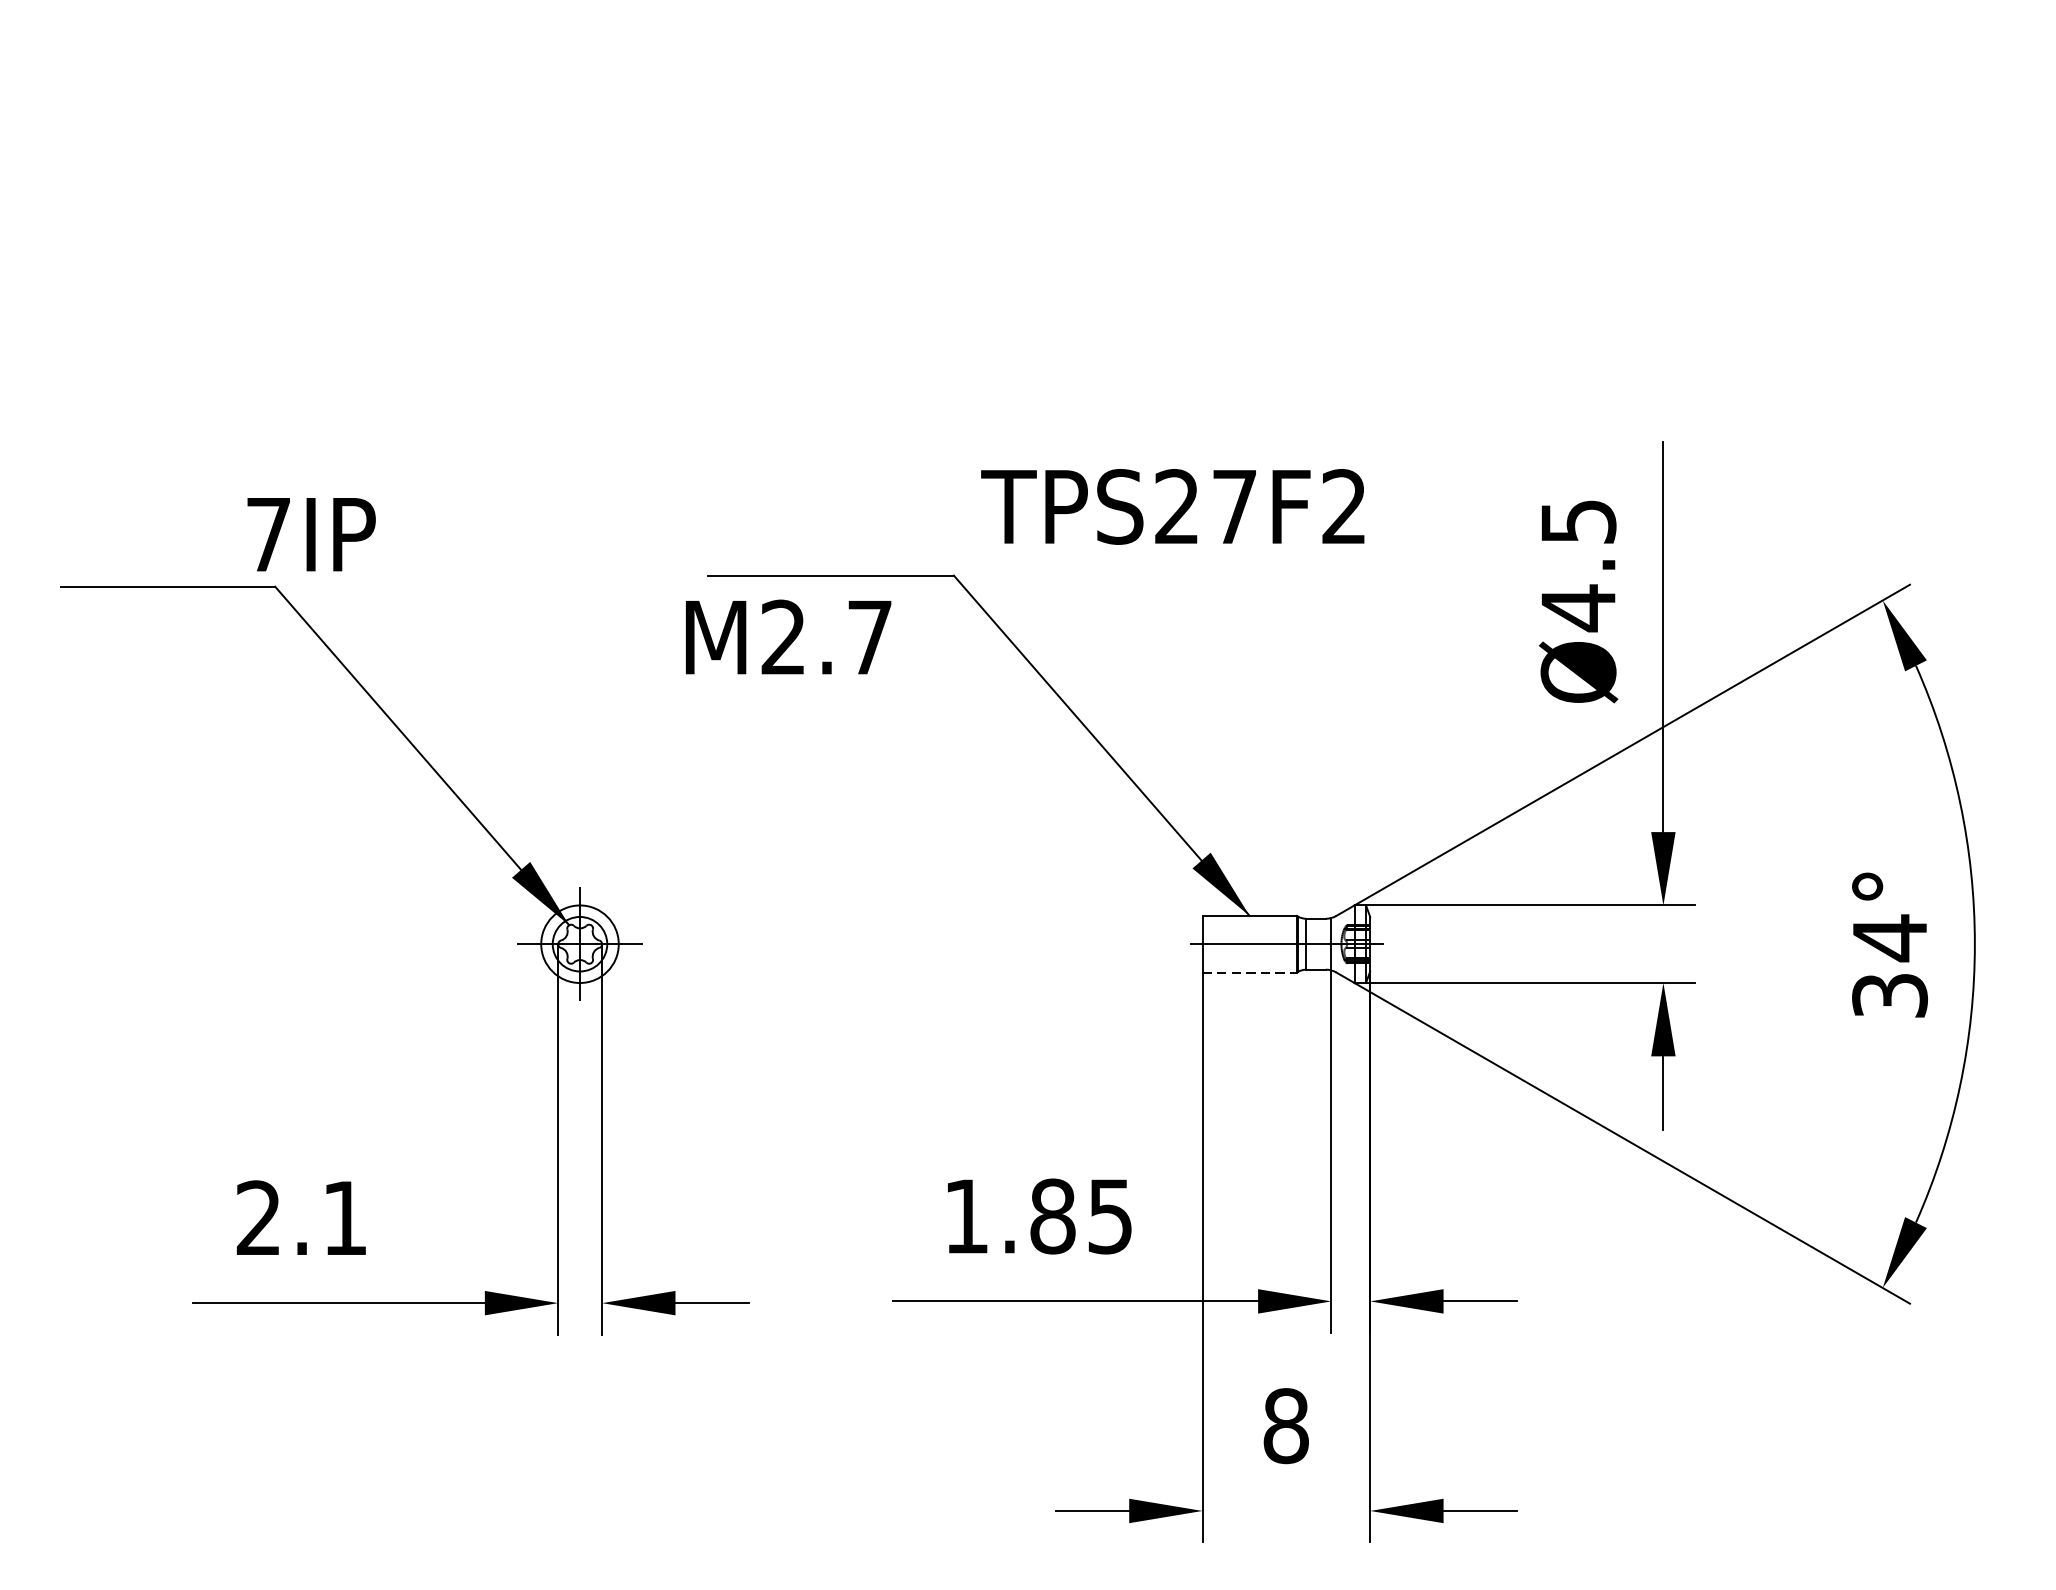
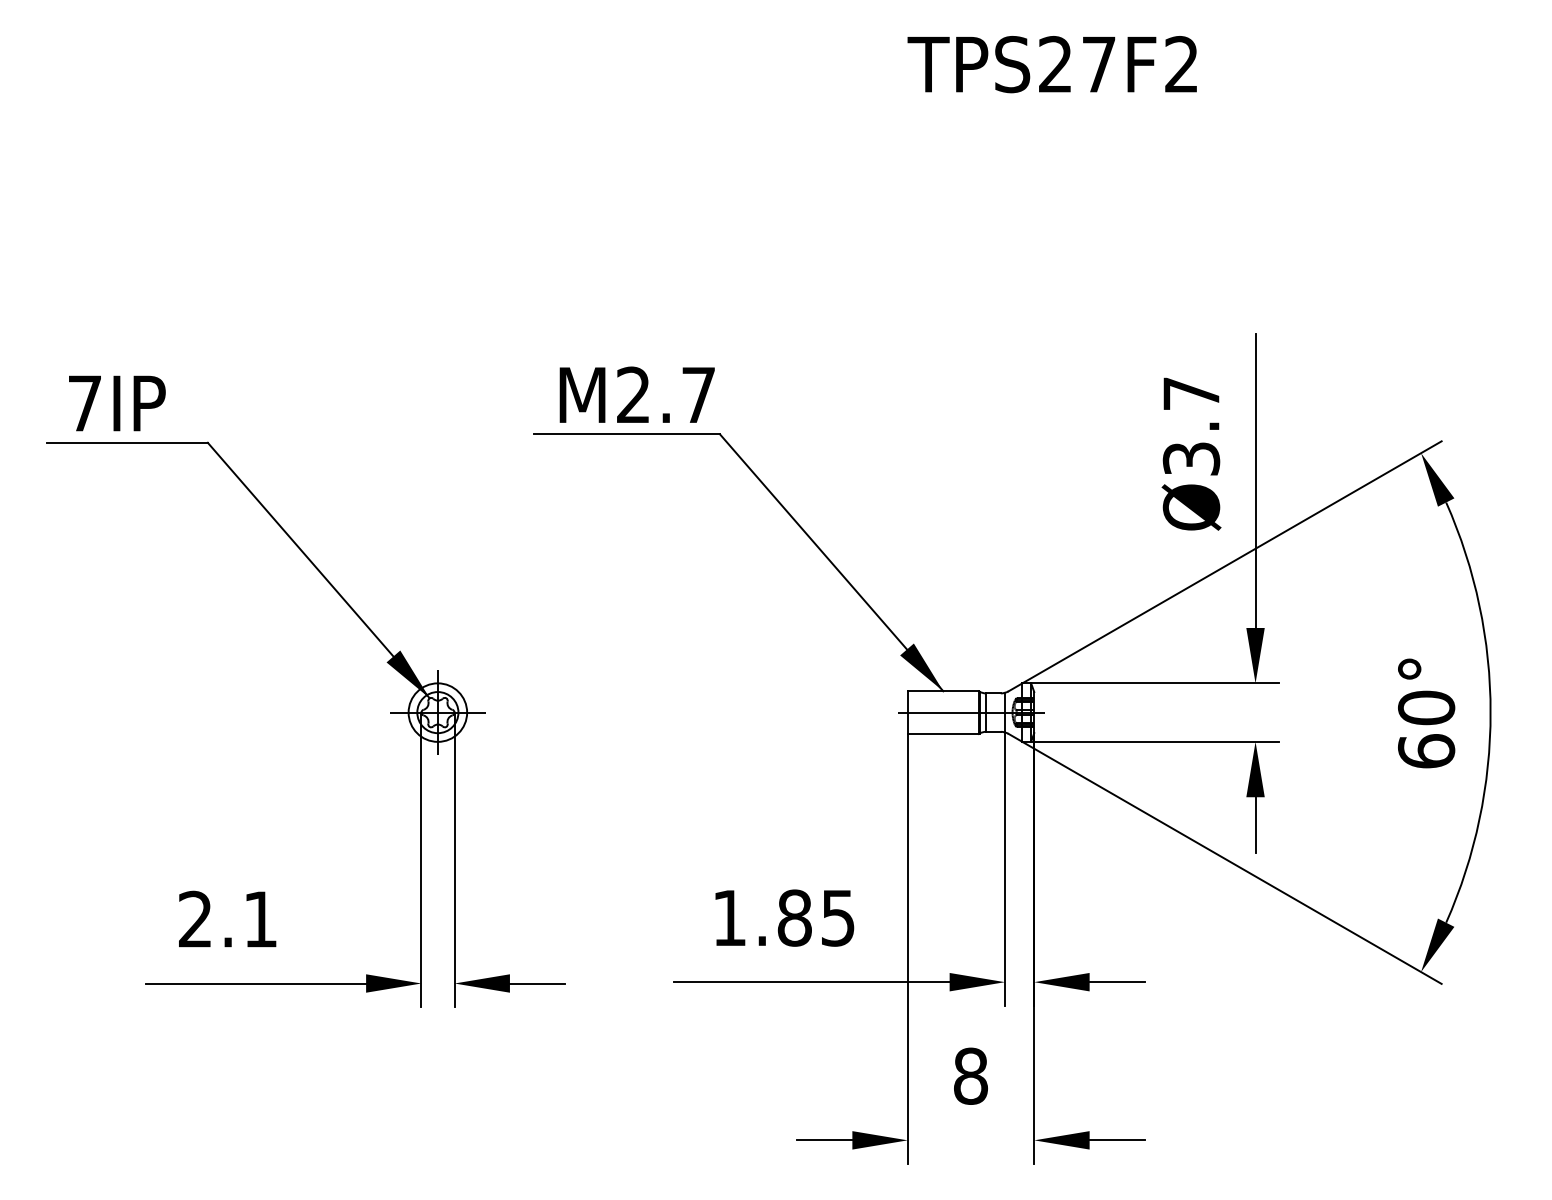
text: (1171, 506) -> (1051, 64), moved
text: (311, 534) -> (117, 403), moved
text: (1578, 566) -> (1191, 427), Ø4.5 -> Ø3.7
text: (787, 636) -> (636, 394), moved
text: (1889, 966) -> (1426, 729), 34° -> 60°
line: (1249, 971) -> (943, 733), dashed -> solid

